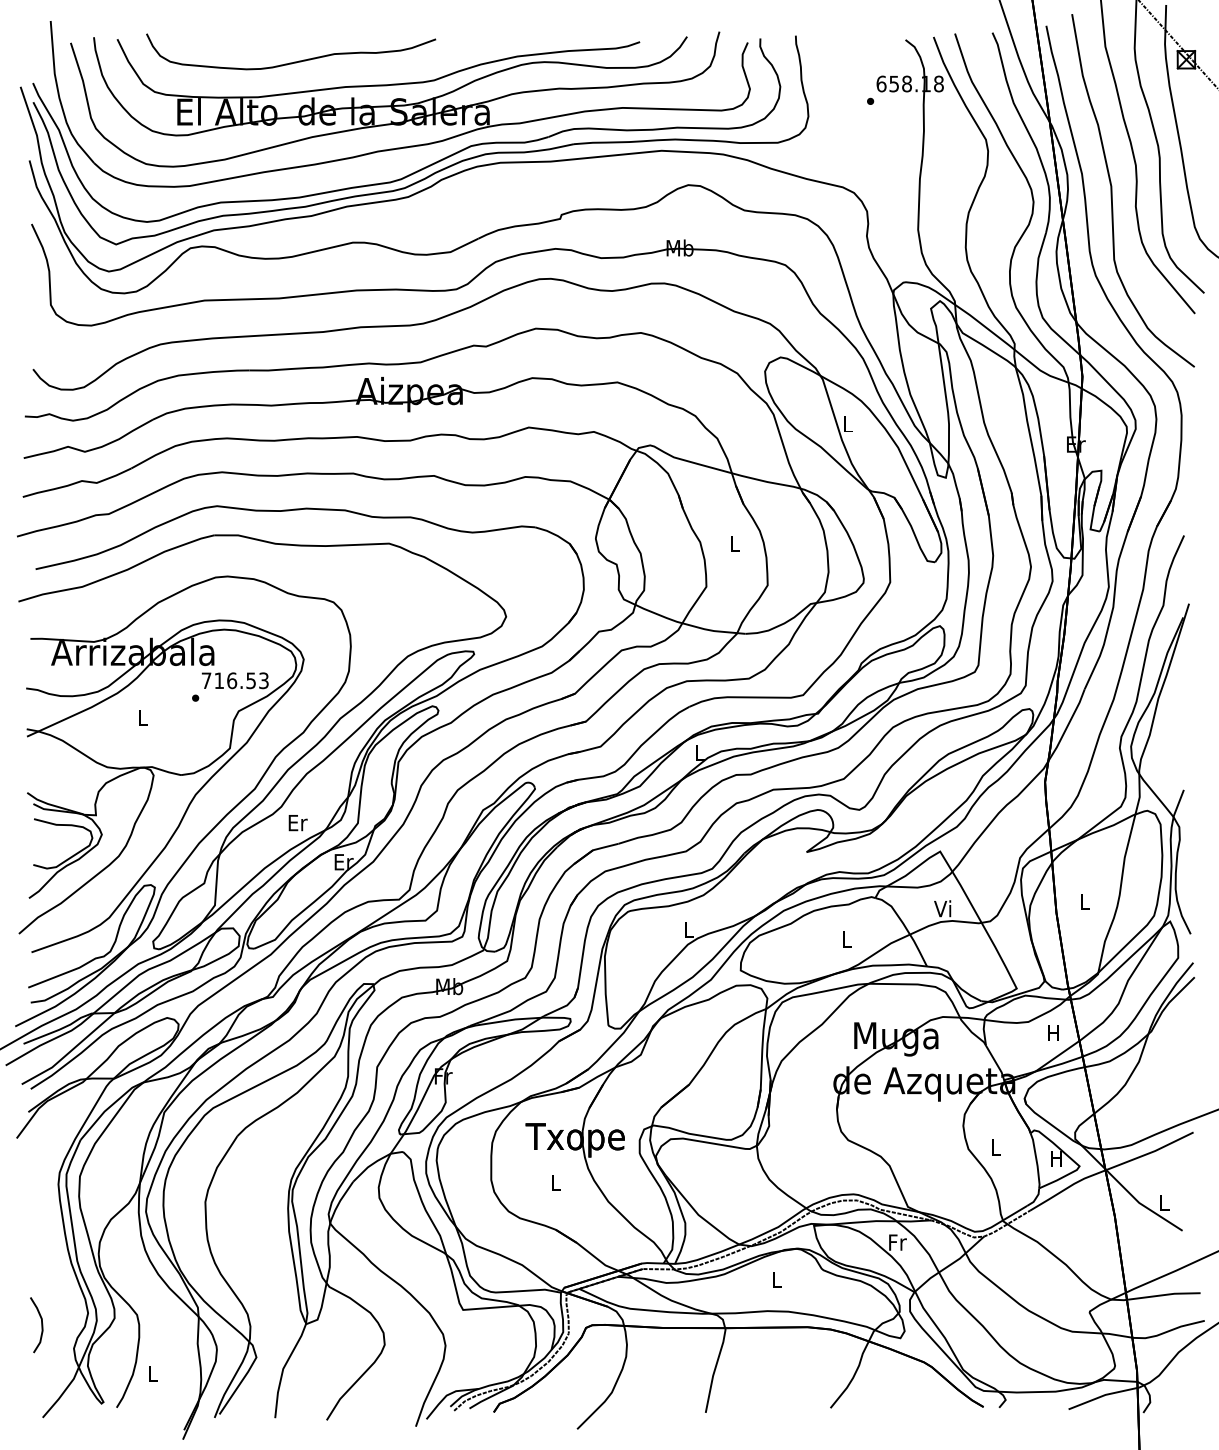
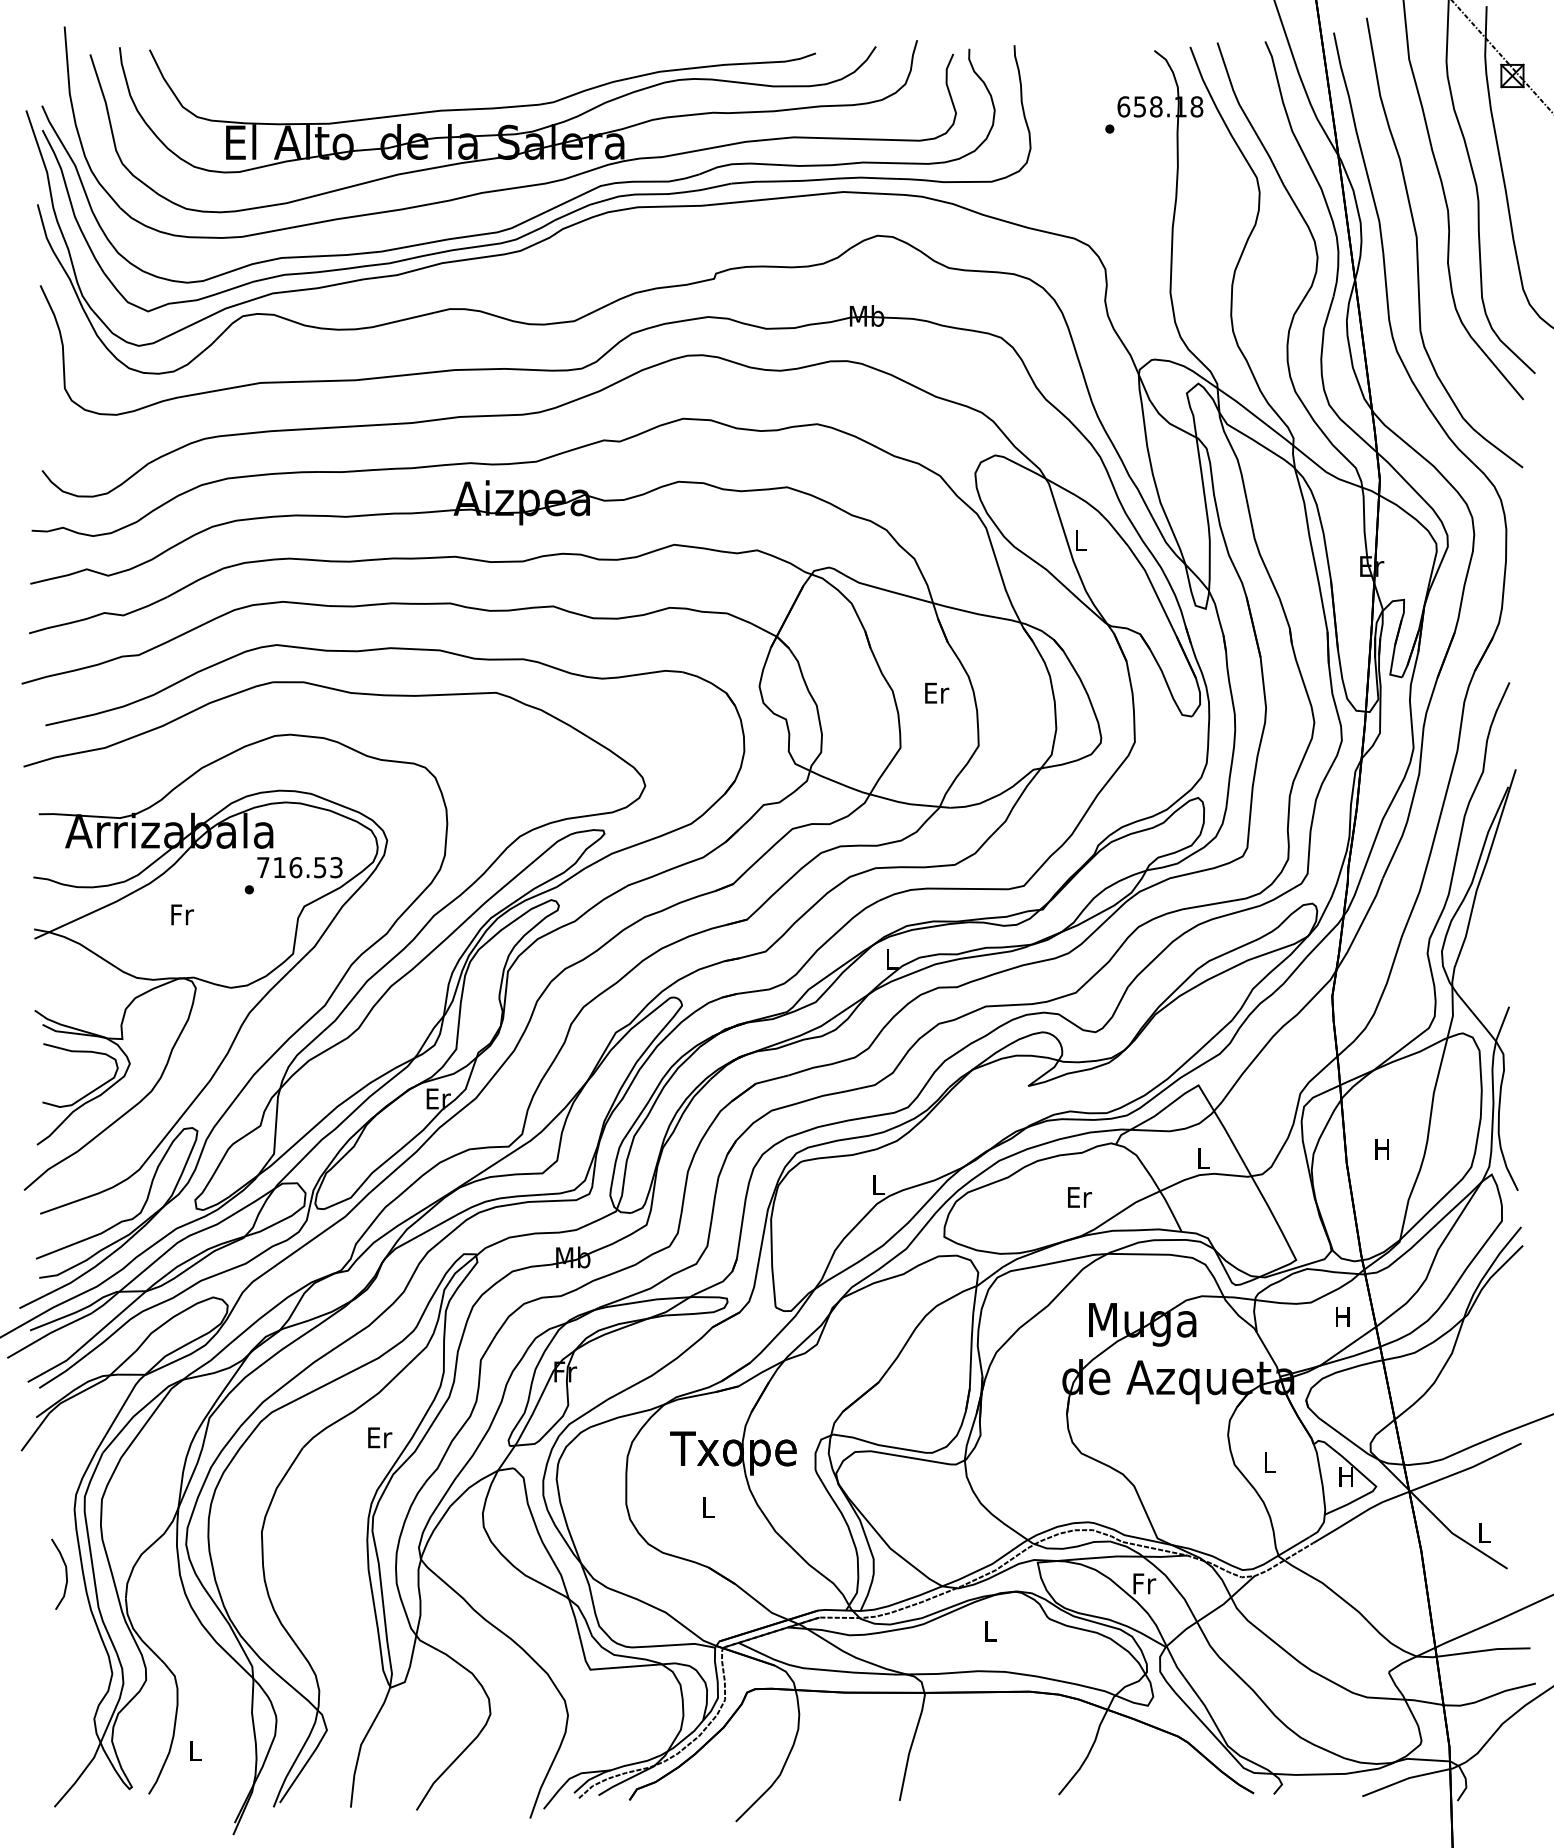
curve: (294, 61) -> (375, 78), removed
text: (734, 543) -> (936, 692), L -> Er
text: (143, 717) -> (182, 914), L -> Fr
text: (297, 823) -> (379, 1438), moved
text: (1084, 901) -> (1382, 1149), L -> H
text: (942, 908) -> (1201, 1157), Vi -> L
text: (846, 939) -> (1079, 1197), L -> Er
curve: (41, 1325) -> (65, 1574), moved

